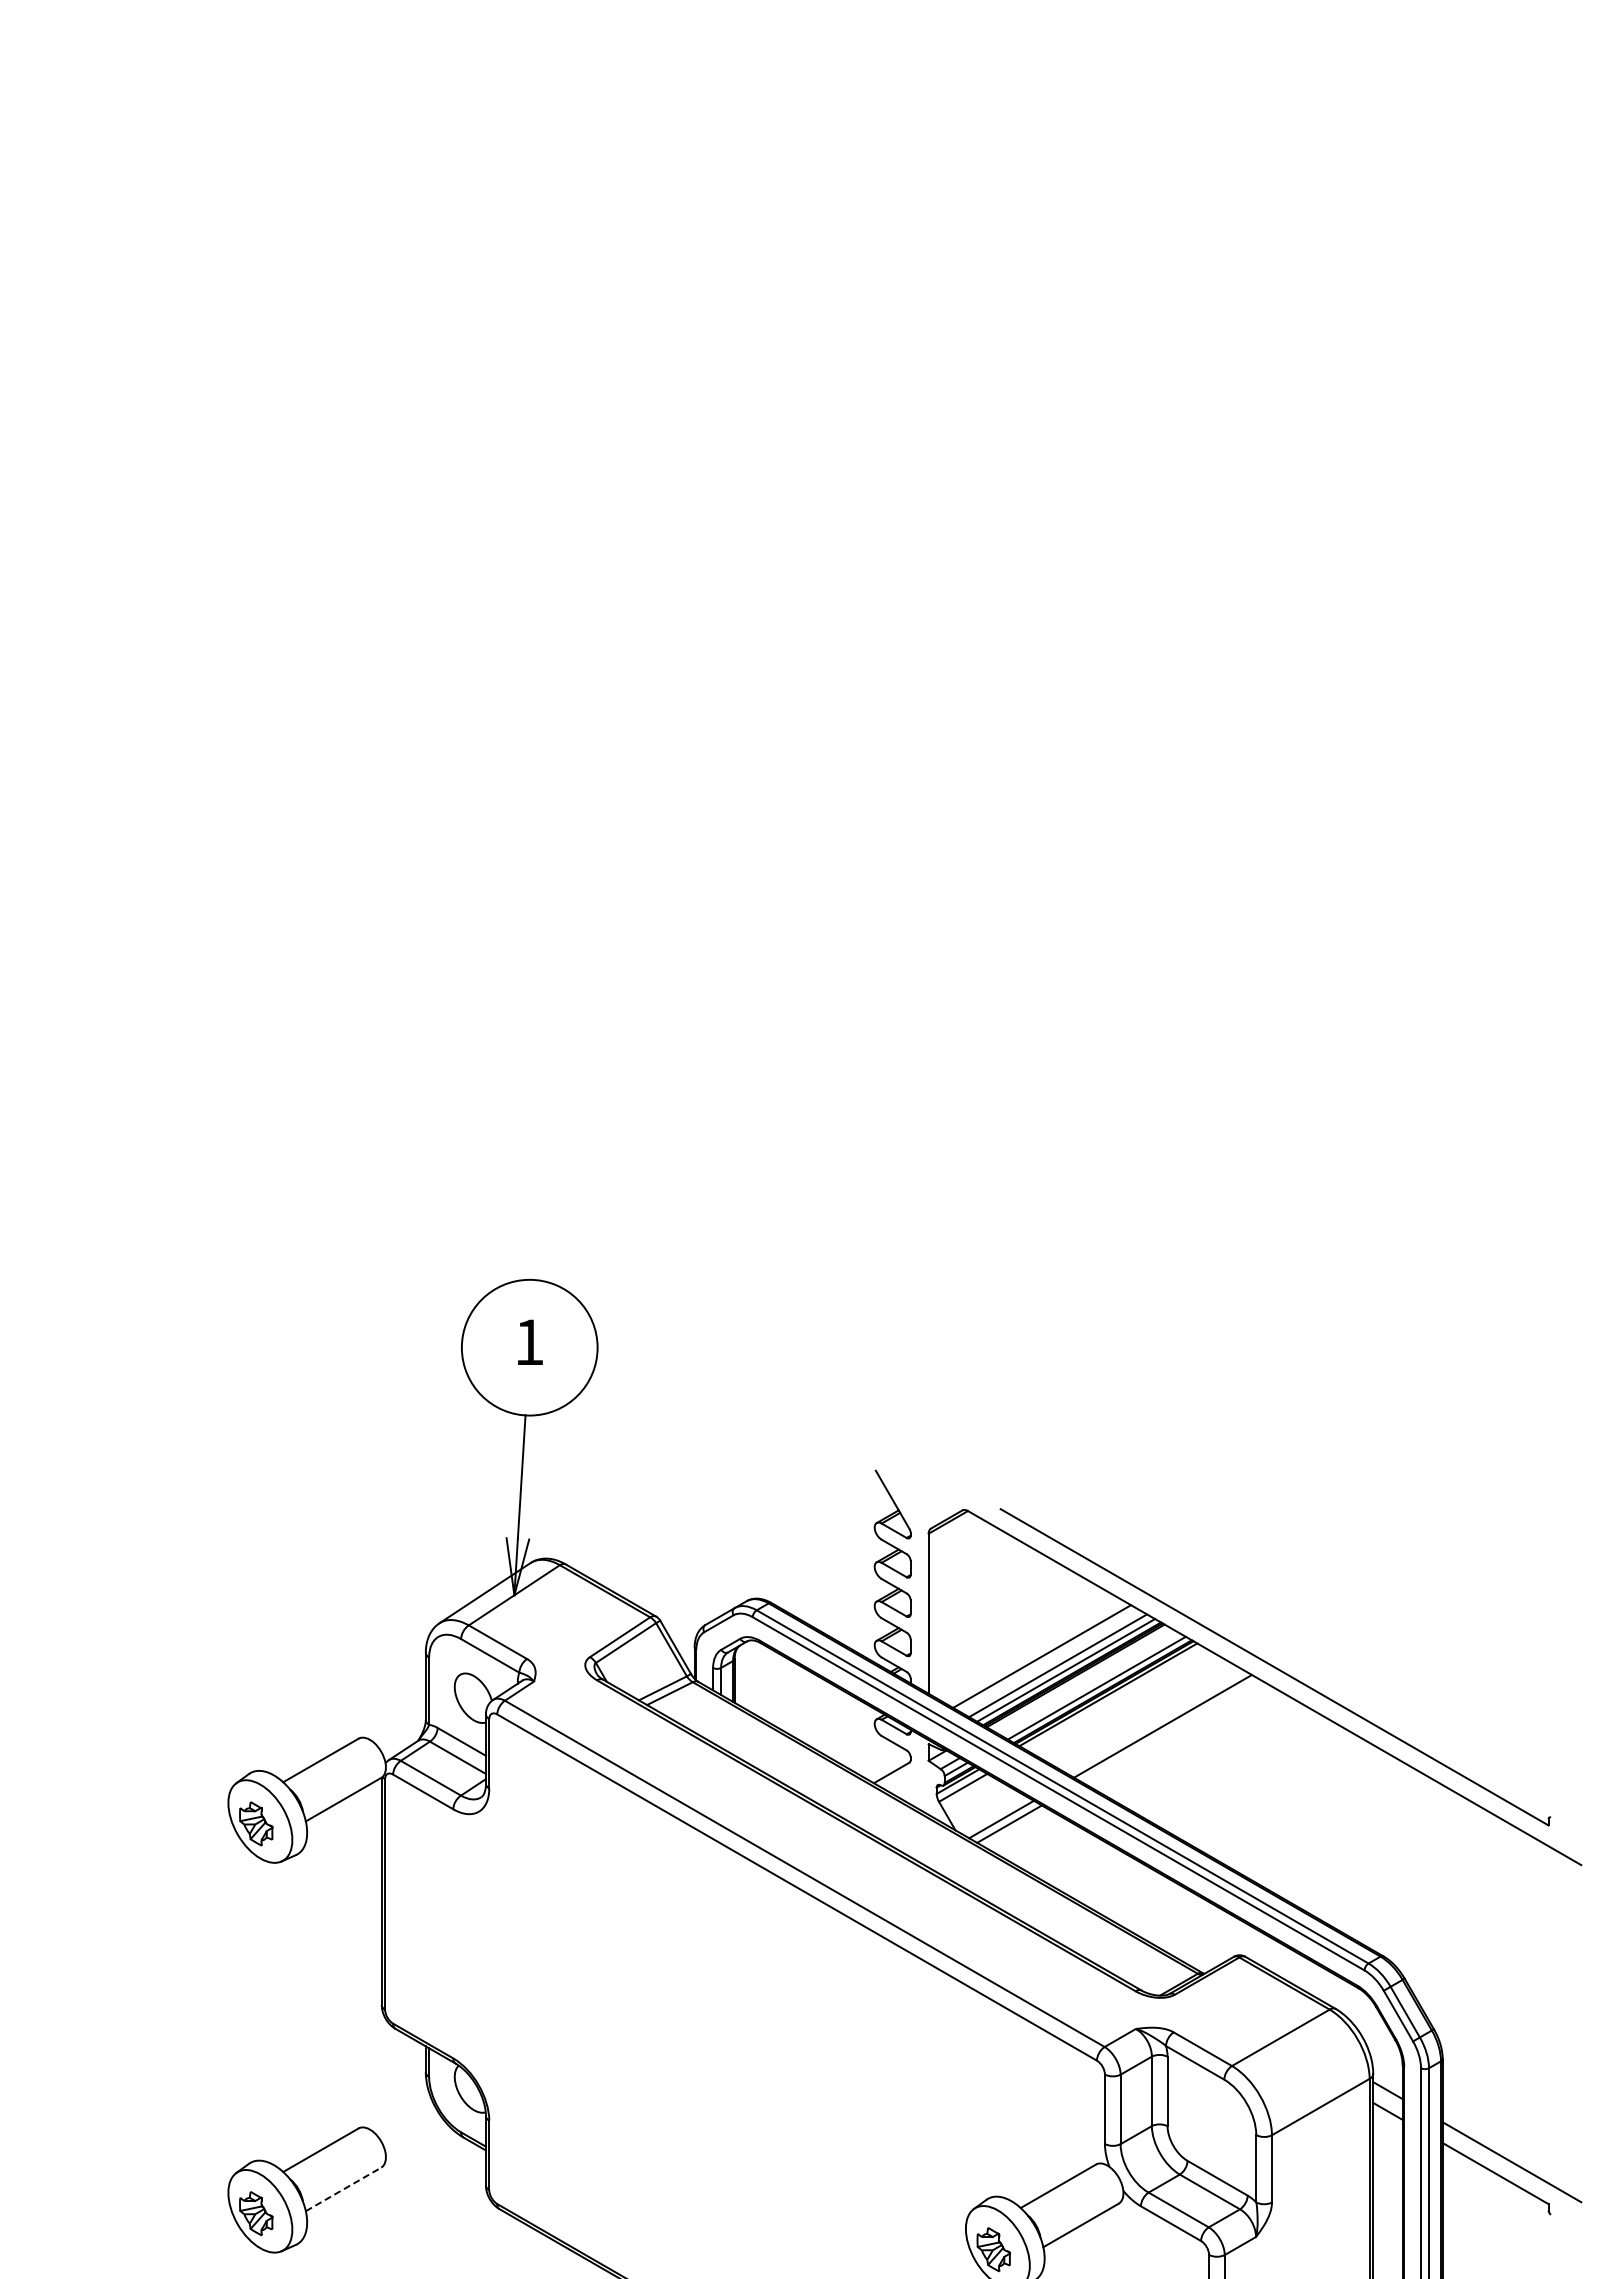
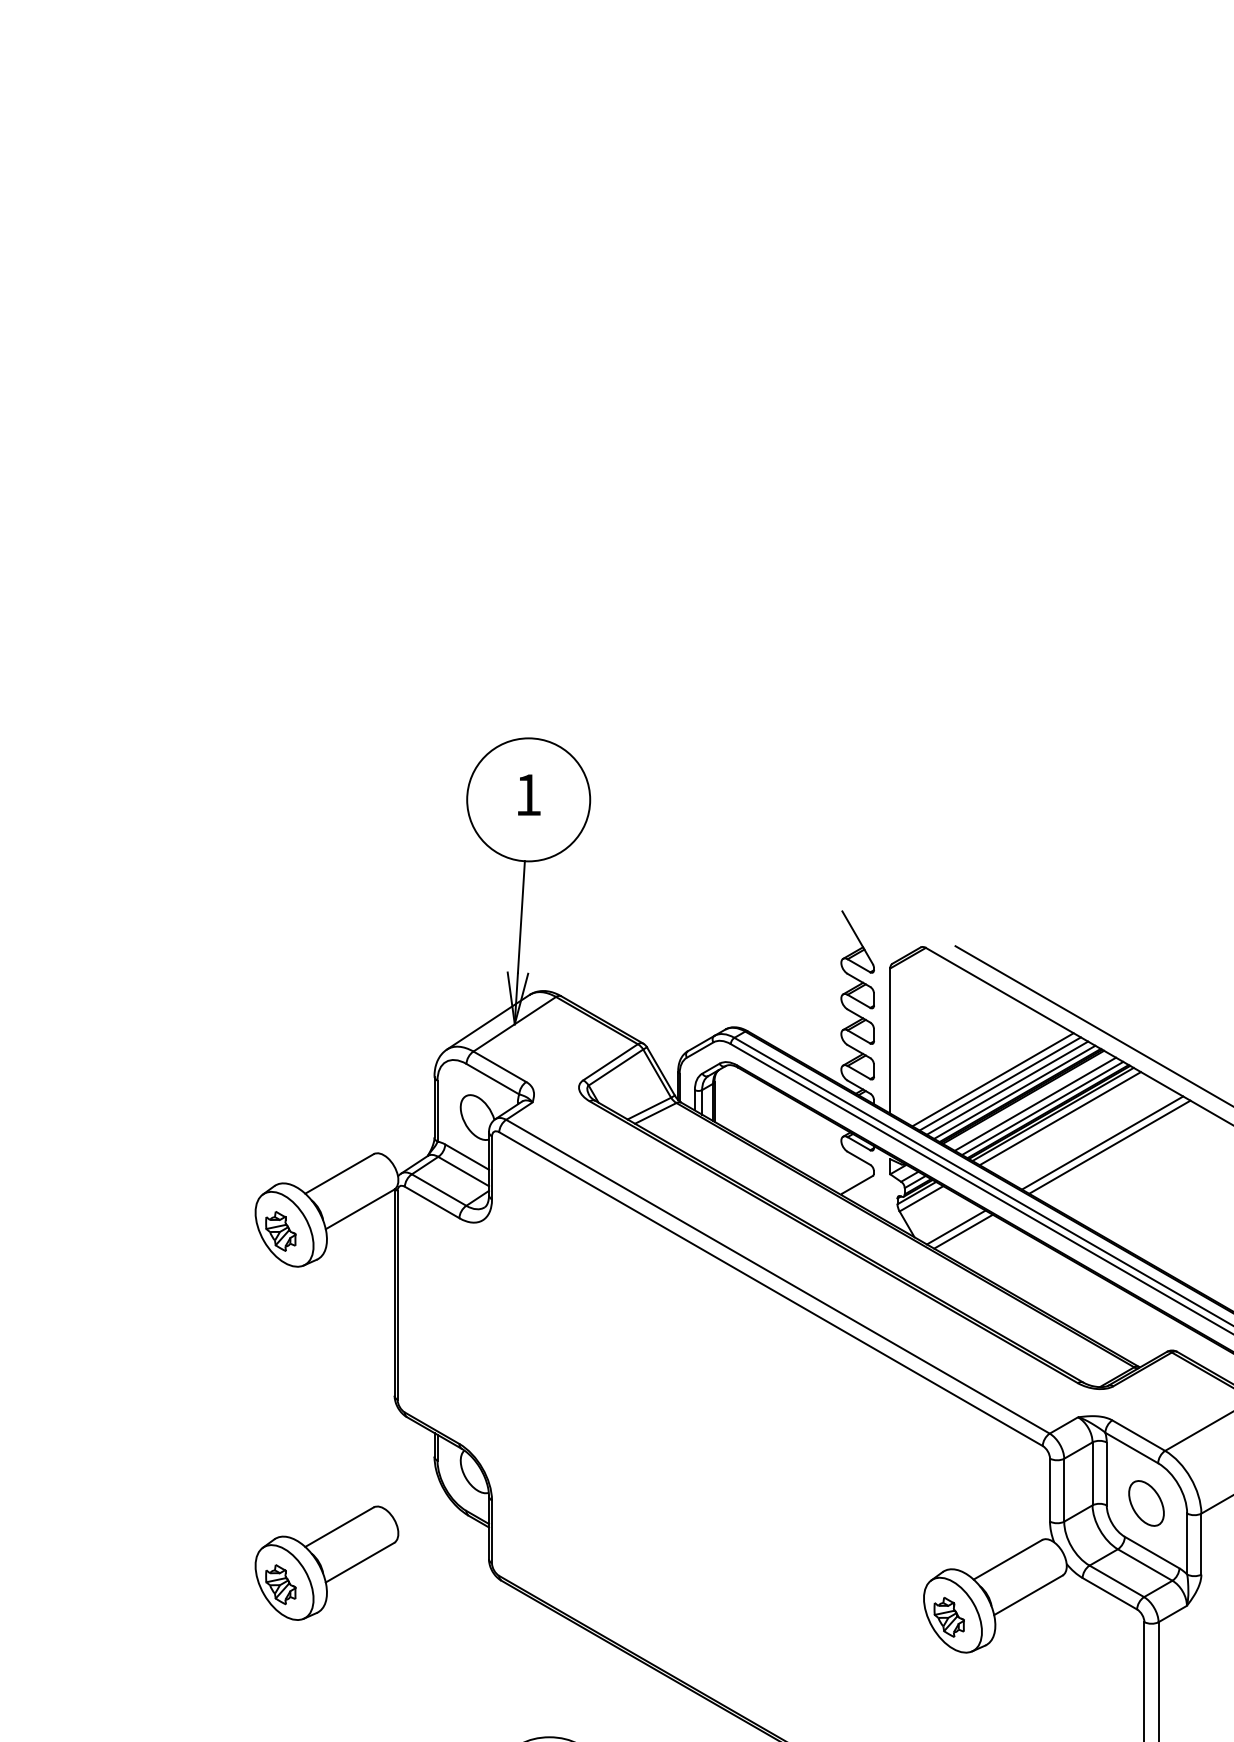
line: (1050, 1660) -> (1000, 1083), added
line: (1088, 1683) -> (1035, 1104), added
line: (1116, 1699) -> (1060, 1118), added
line: (1170, 1730) -> (1109, 1146), added
part: (1211, 2123) -> (1146, 1502), added
line: (343, 2189) -> (359, 1562), dashed -> solid

